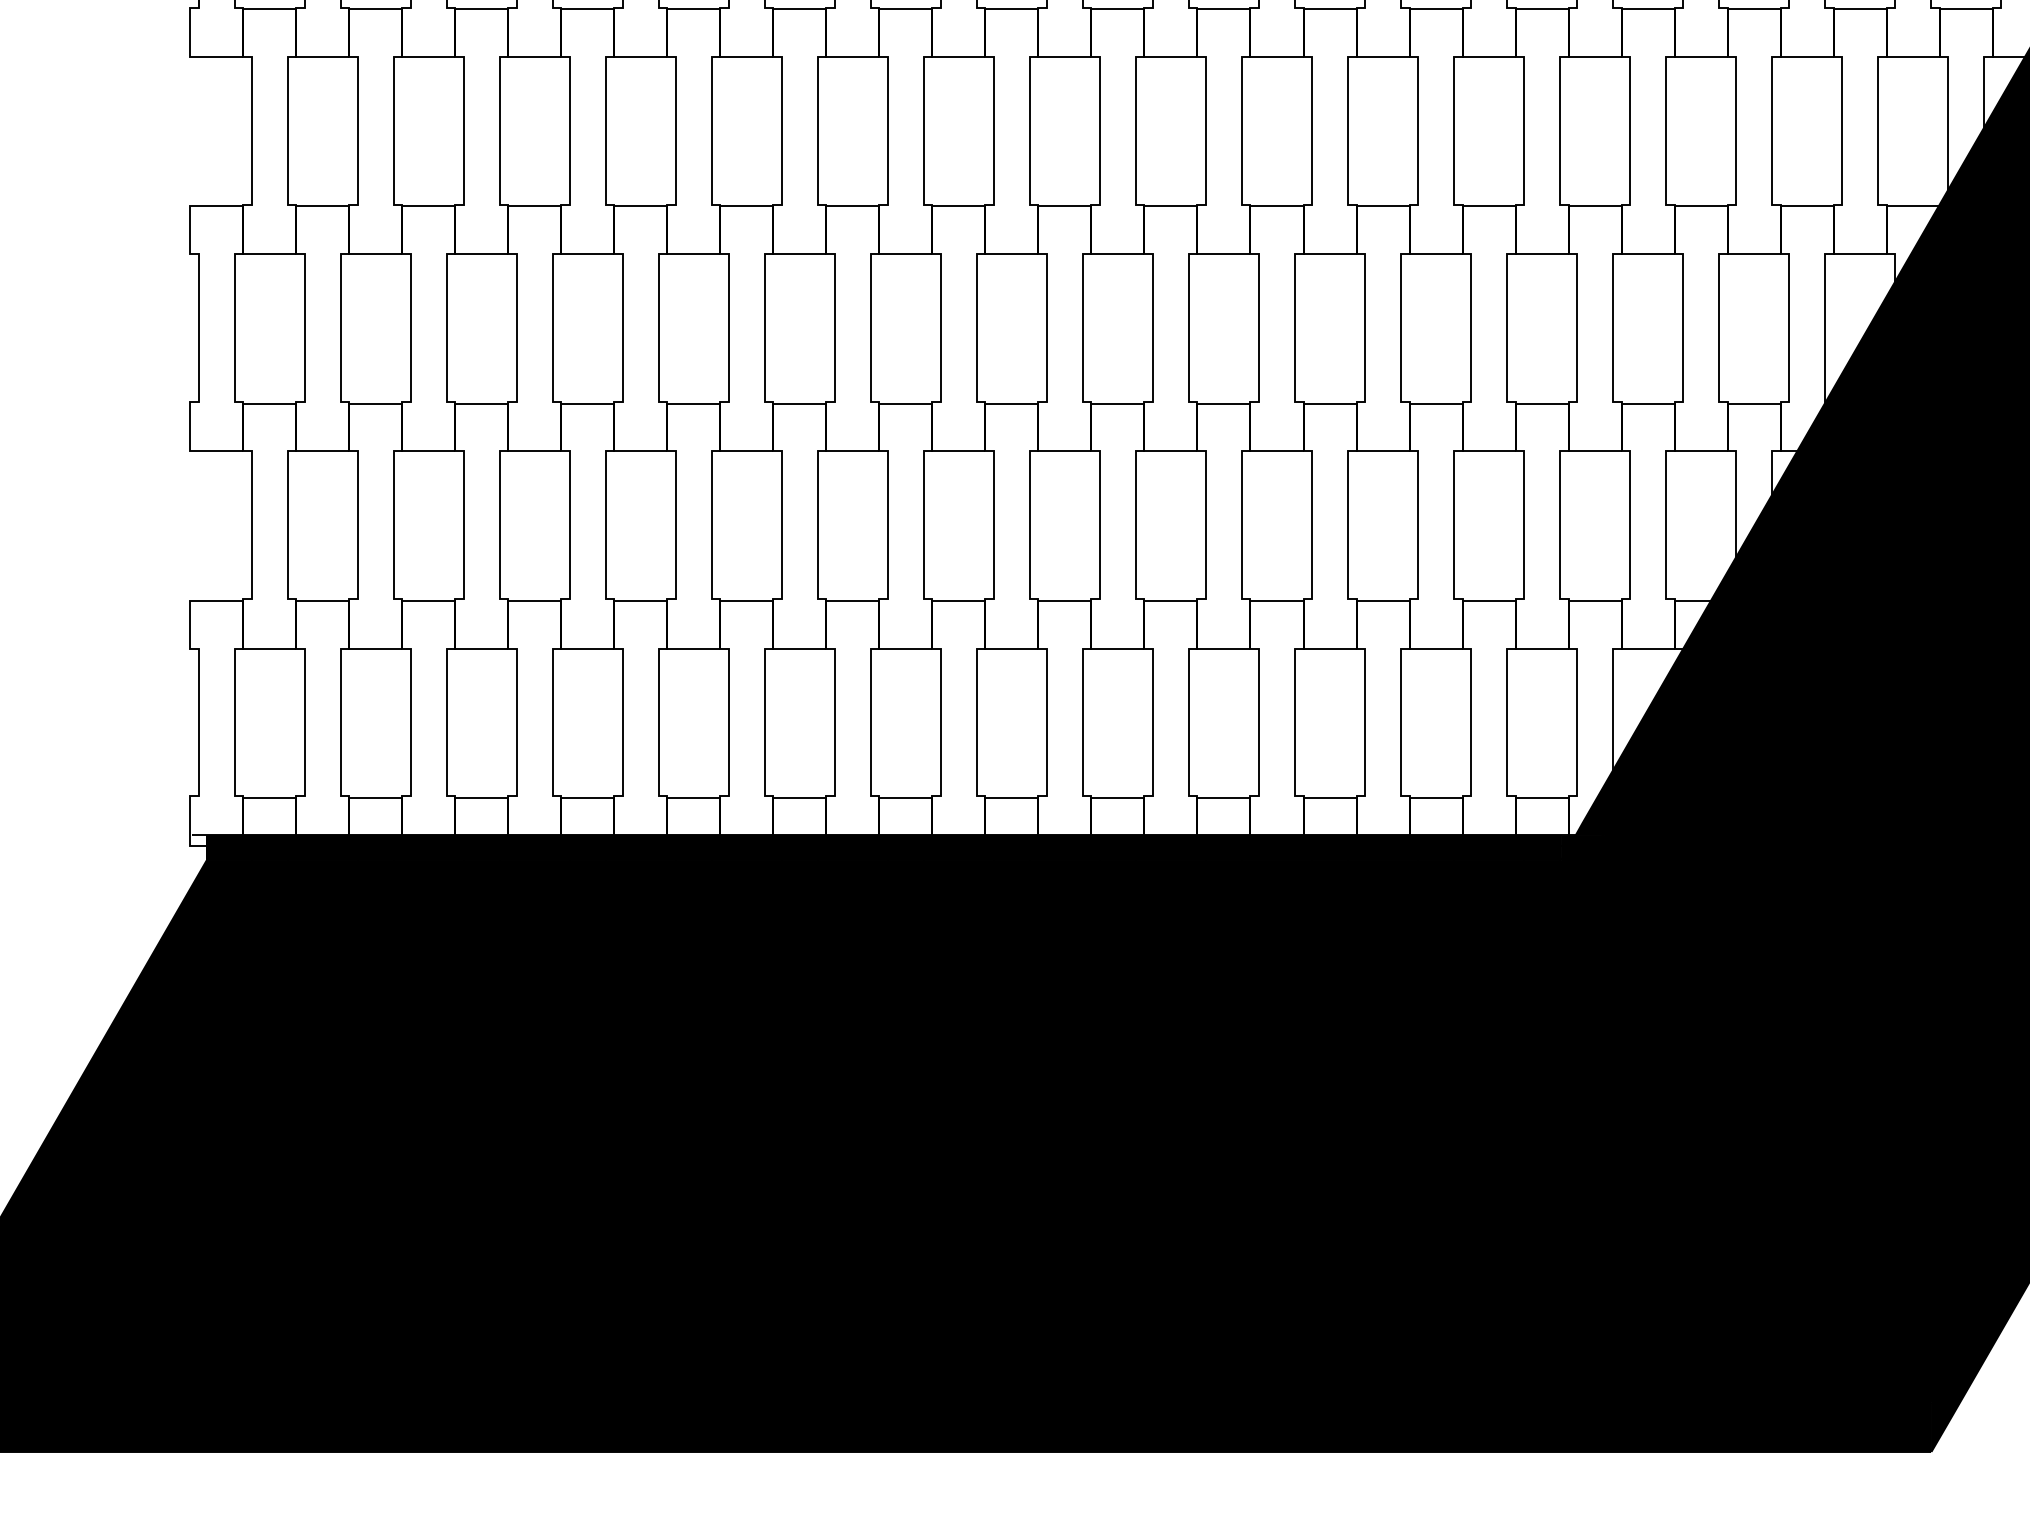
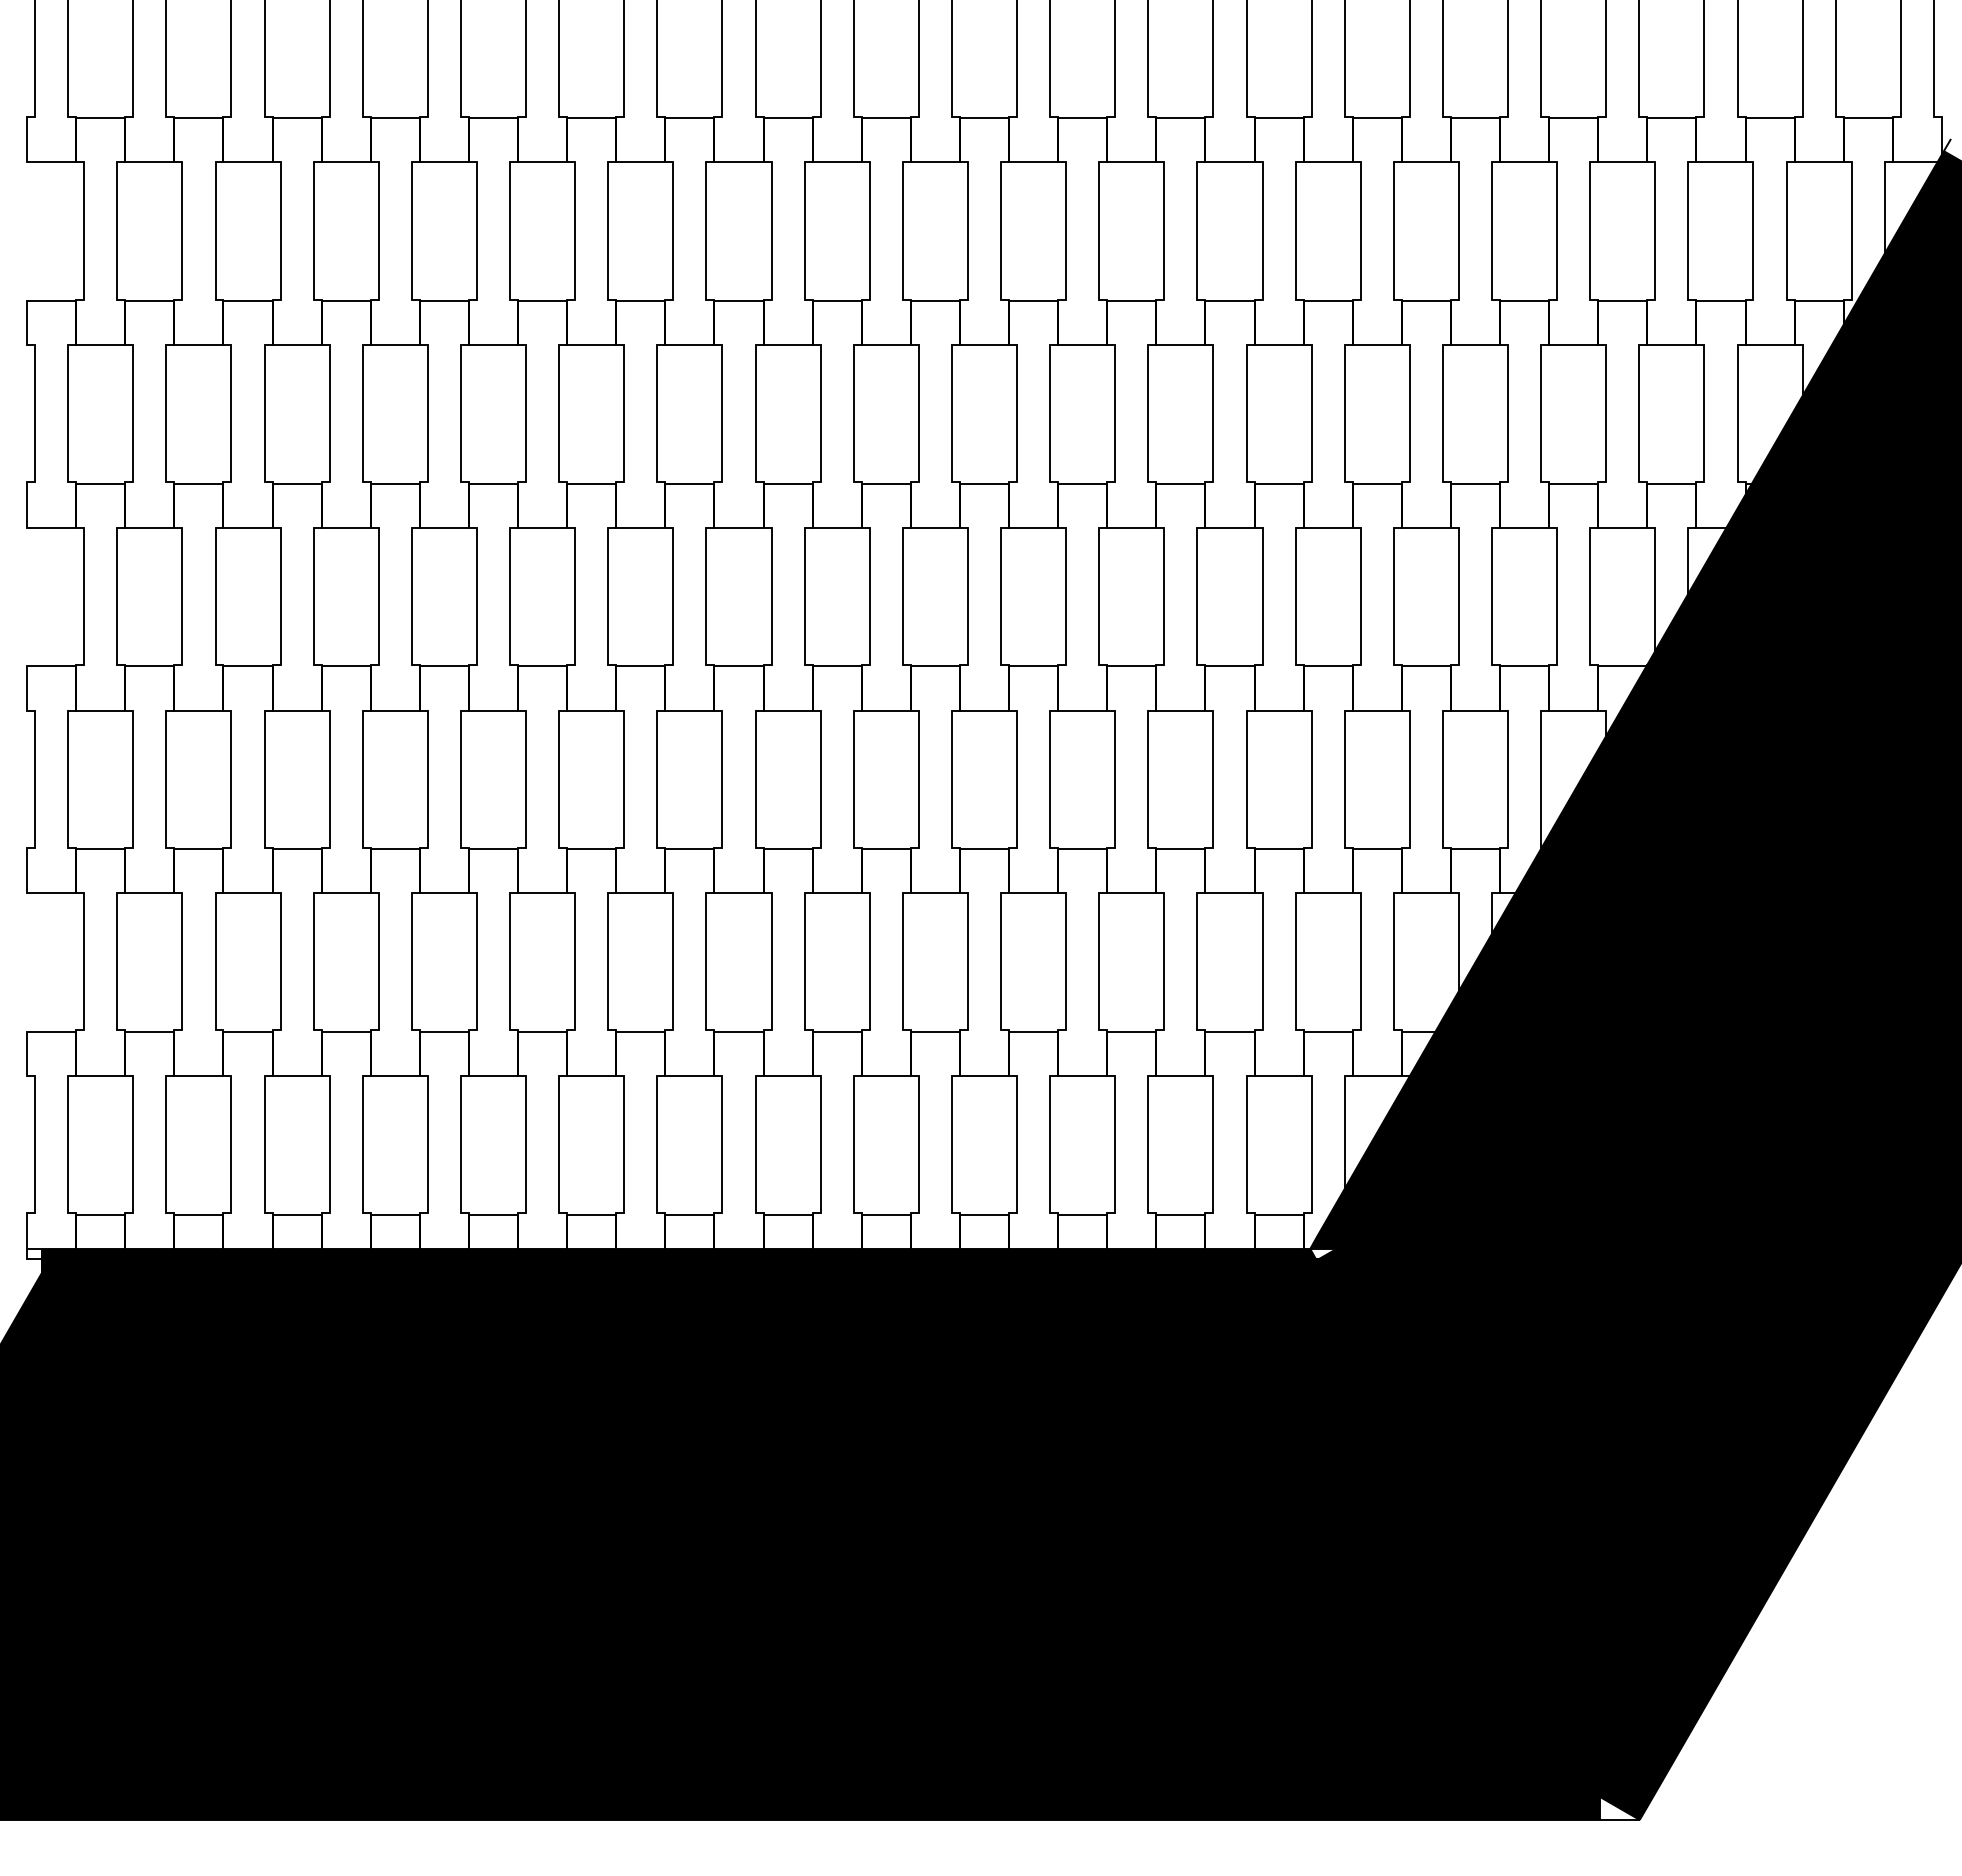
fill: (1590, 841) -> (1323, 1254), removed
fill: (1909, 1439) -> (1619, 1808), removed

